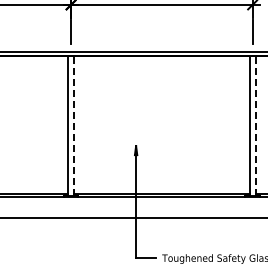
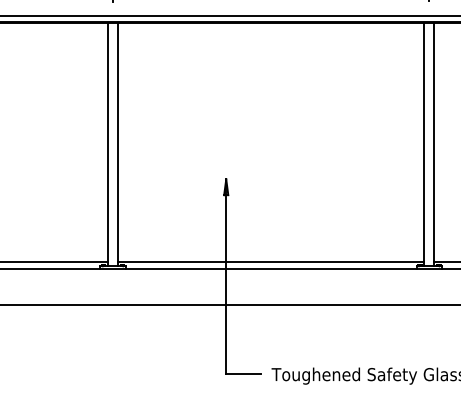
line: (74, 126) -> (118, 145), dashed -> solid
line: (255, 126) -> (434, 145), dashed -> solid

